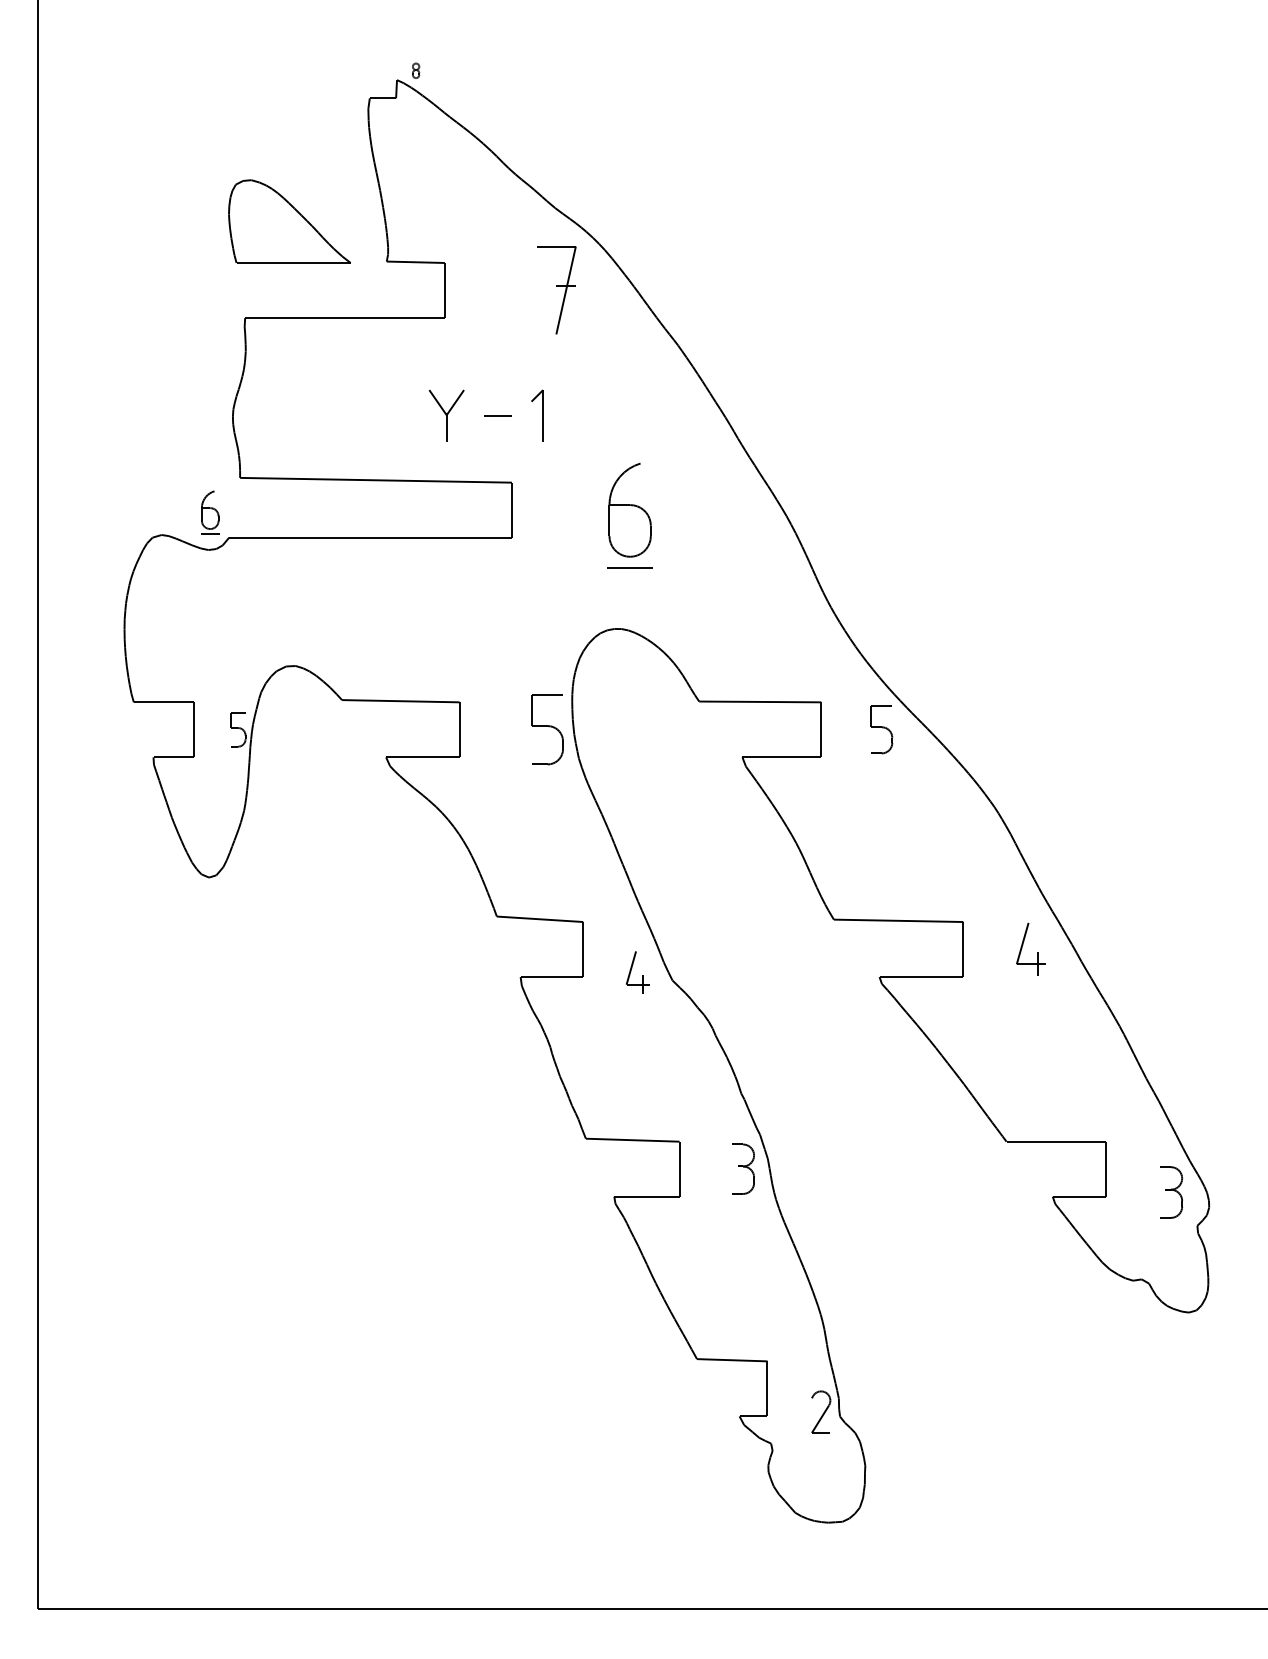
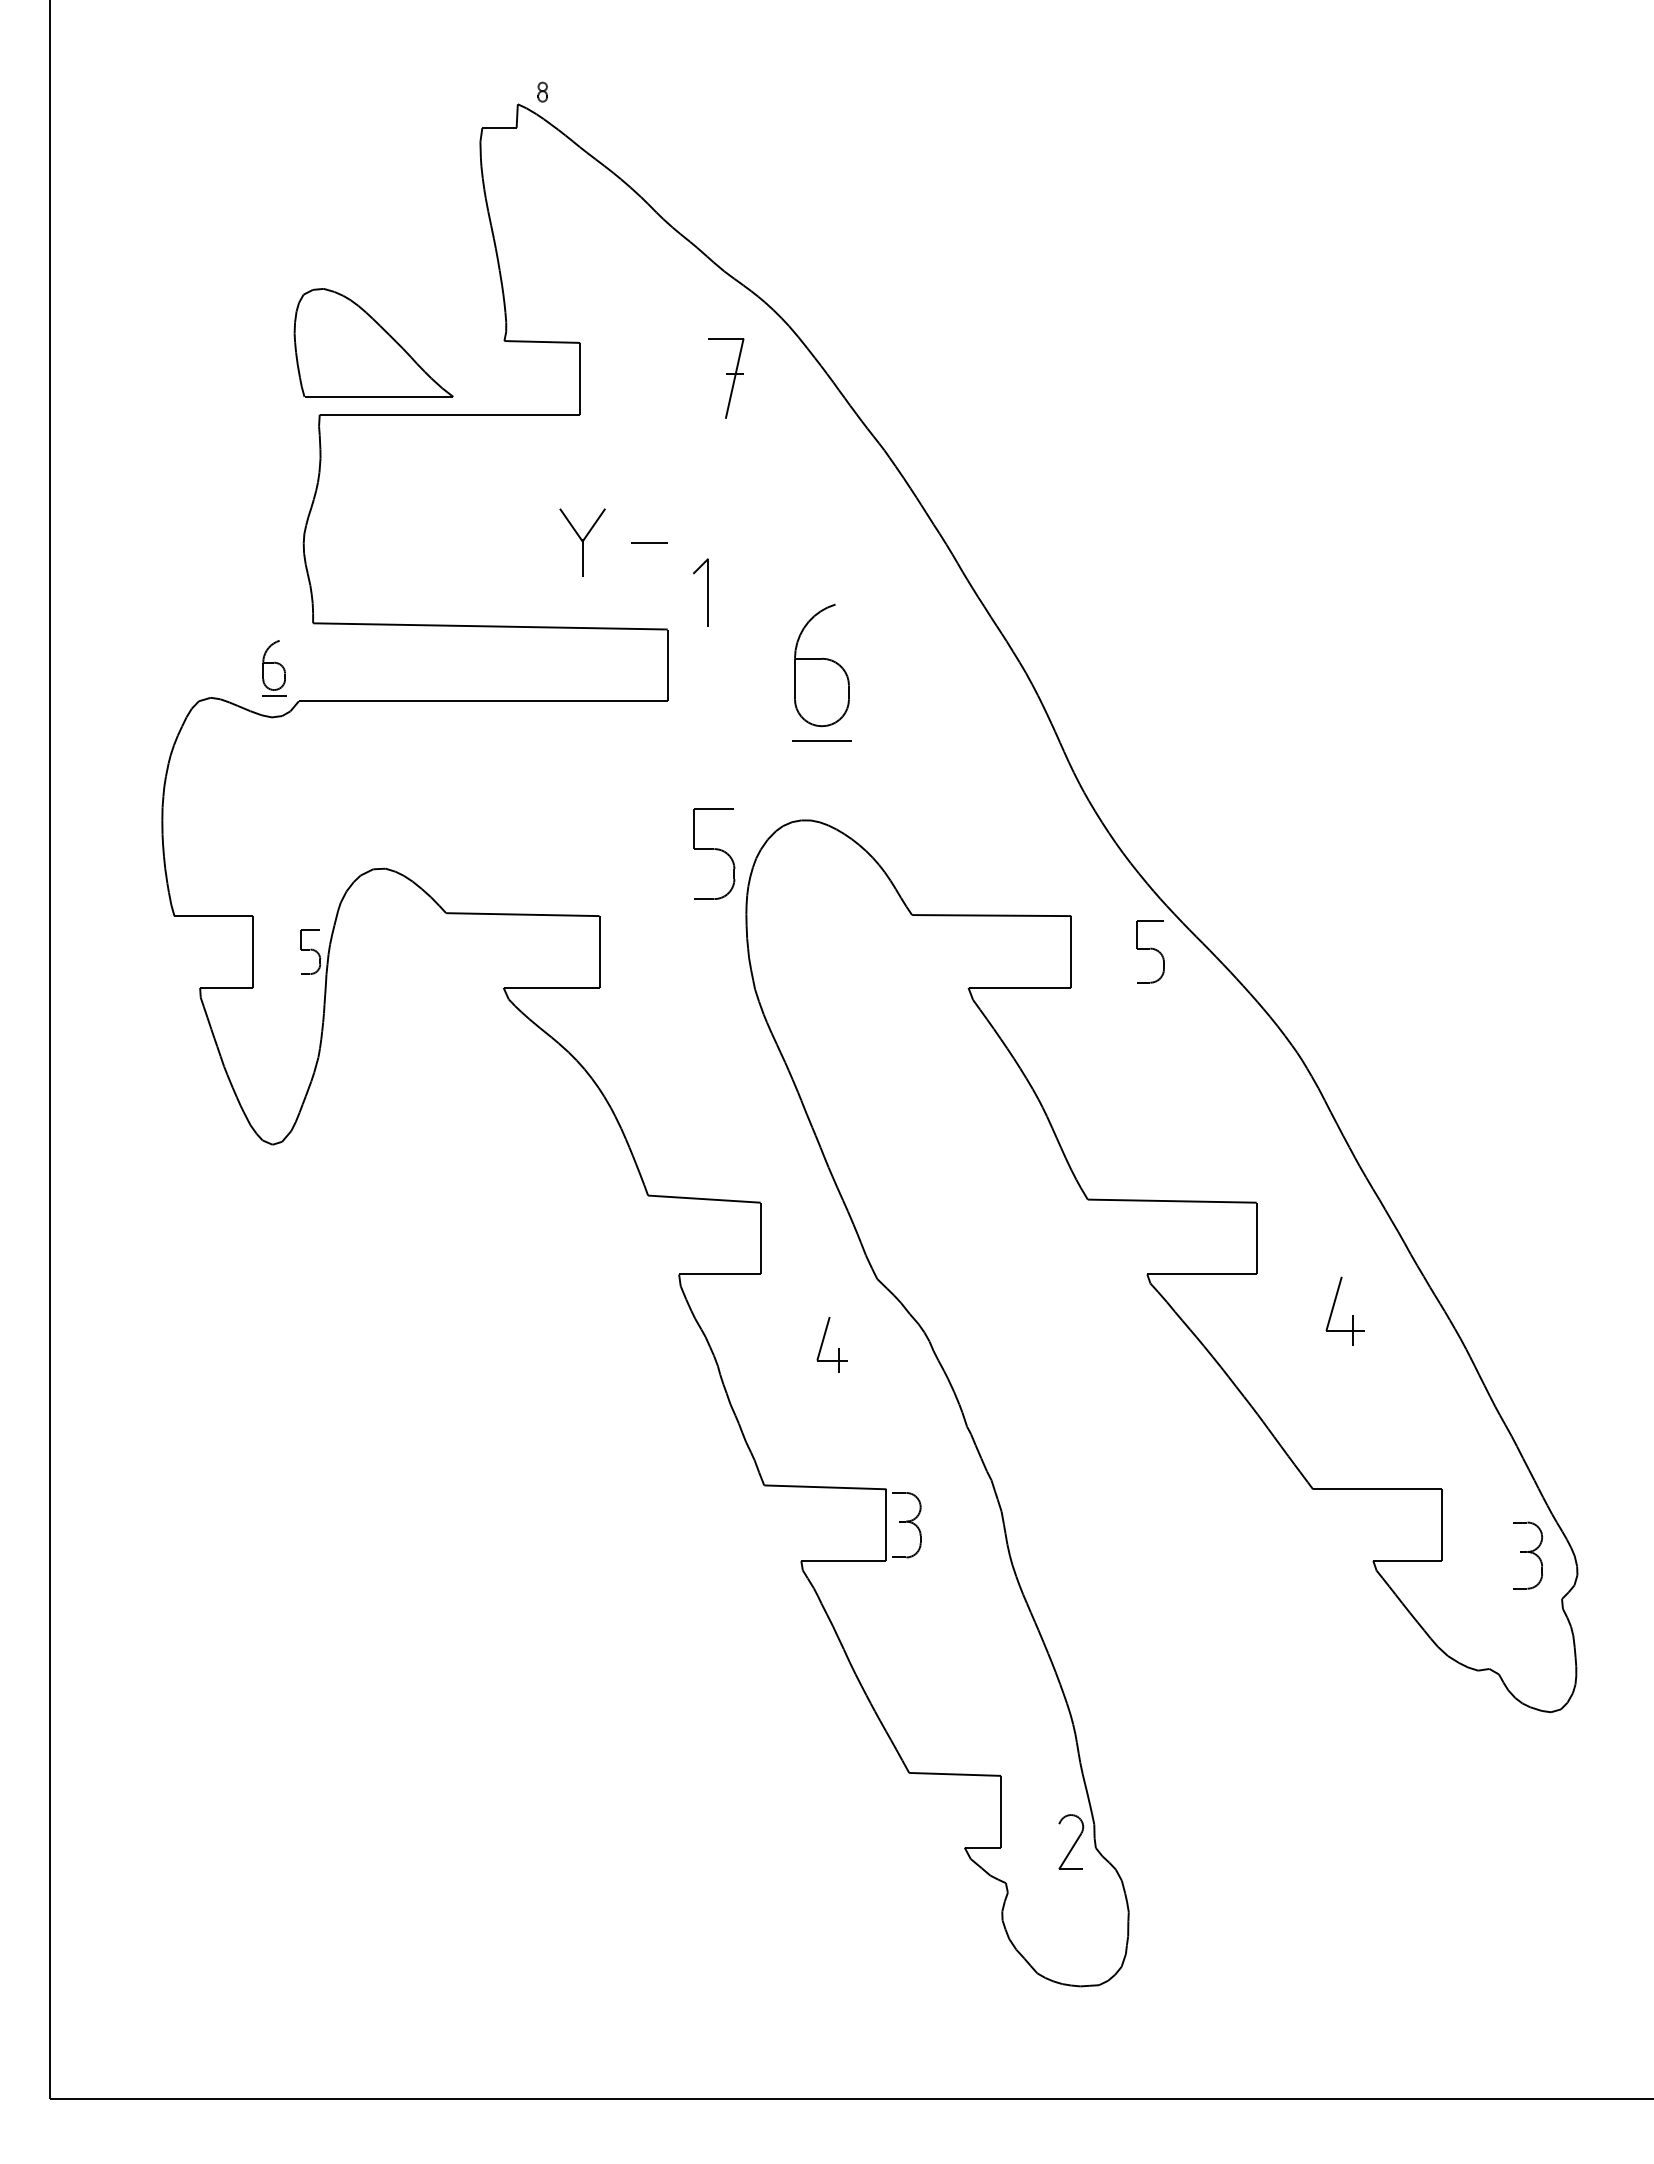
part: (289, 221) -> (373, 342), moved
part: (556, 290) -> (725, 378), size x0.7
part: (542, 415) -> (707, 592), moved
part: (547, 729) -> (714, 853), moved
part: (1036, 952) -> (1352, 1315), moved
part: (631, 971) -> (823, 1343), moved
part: (743, 1169) -> (906, 1525), moved

